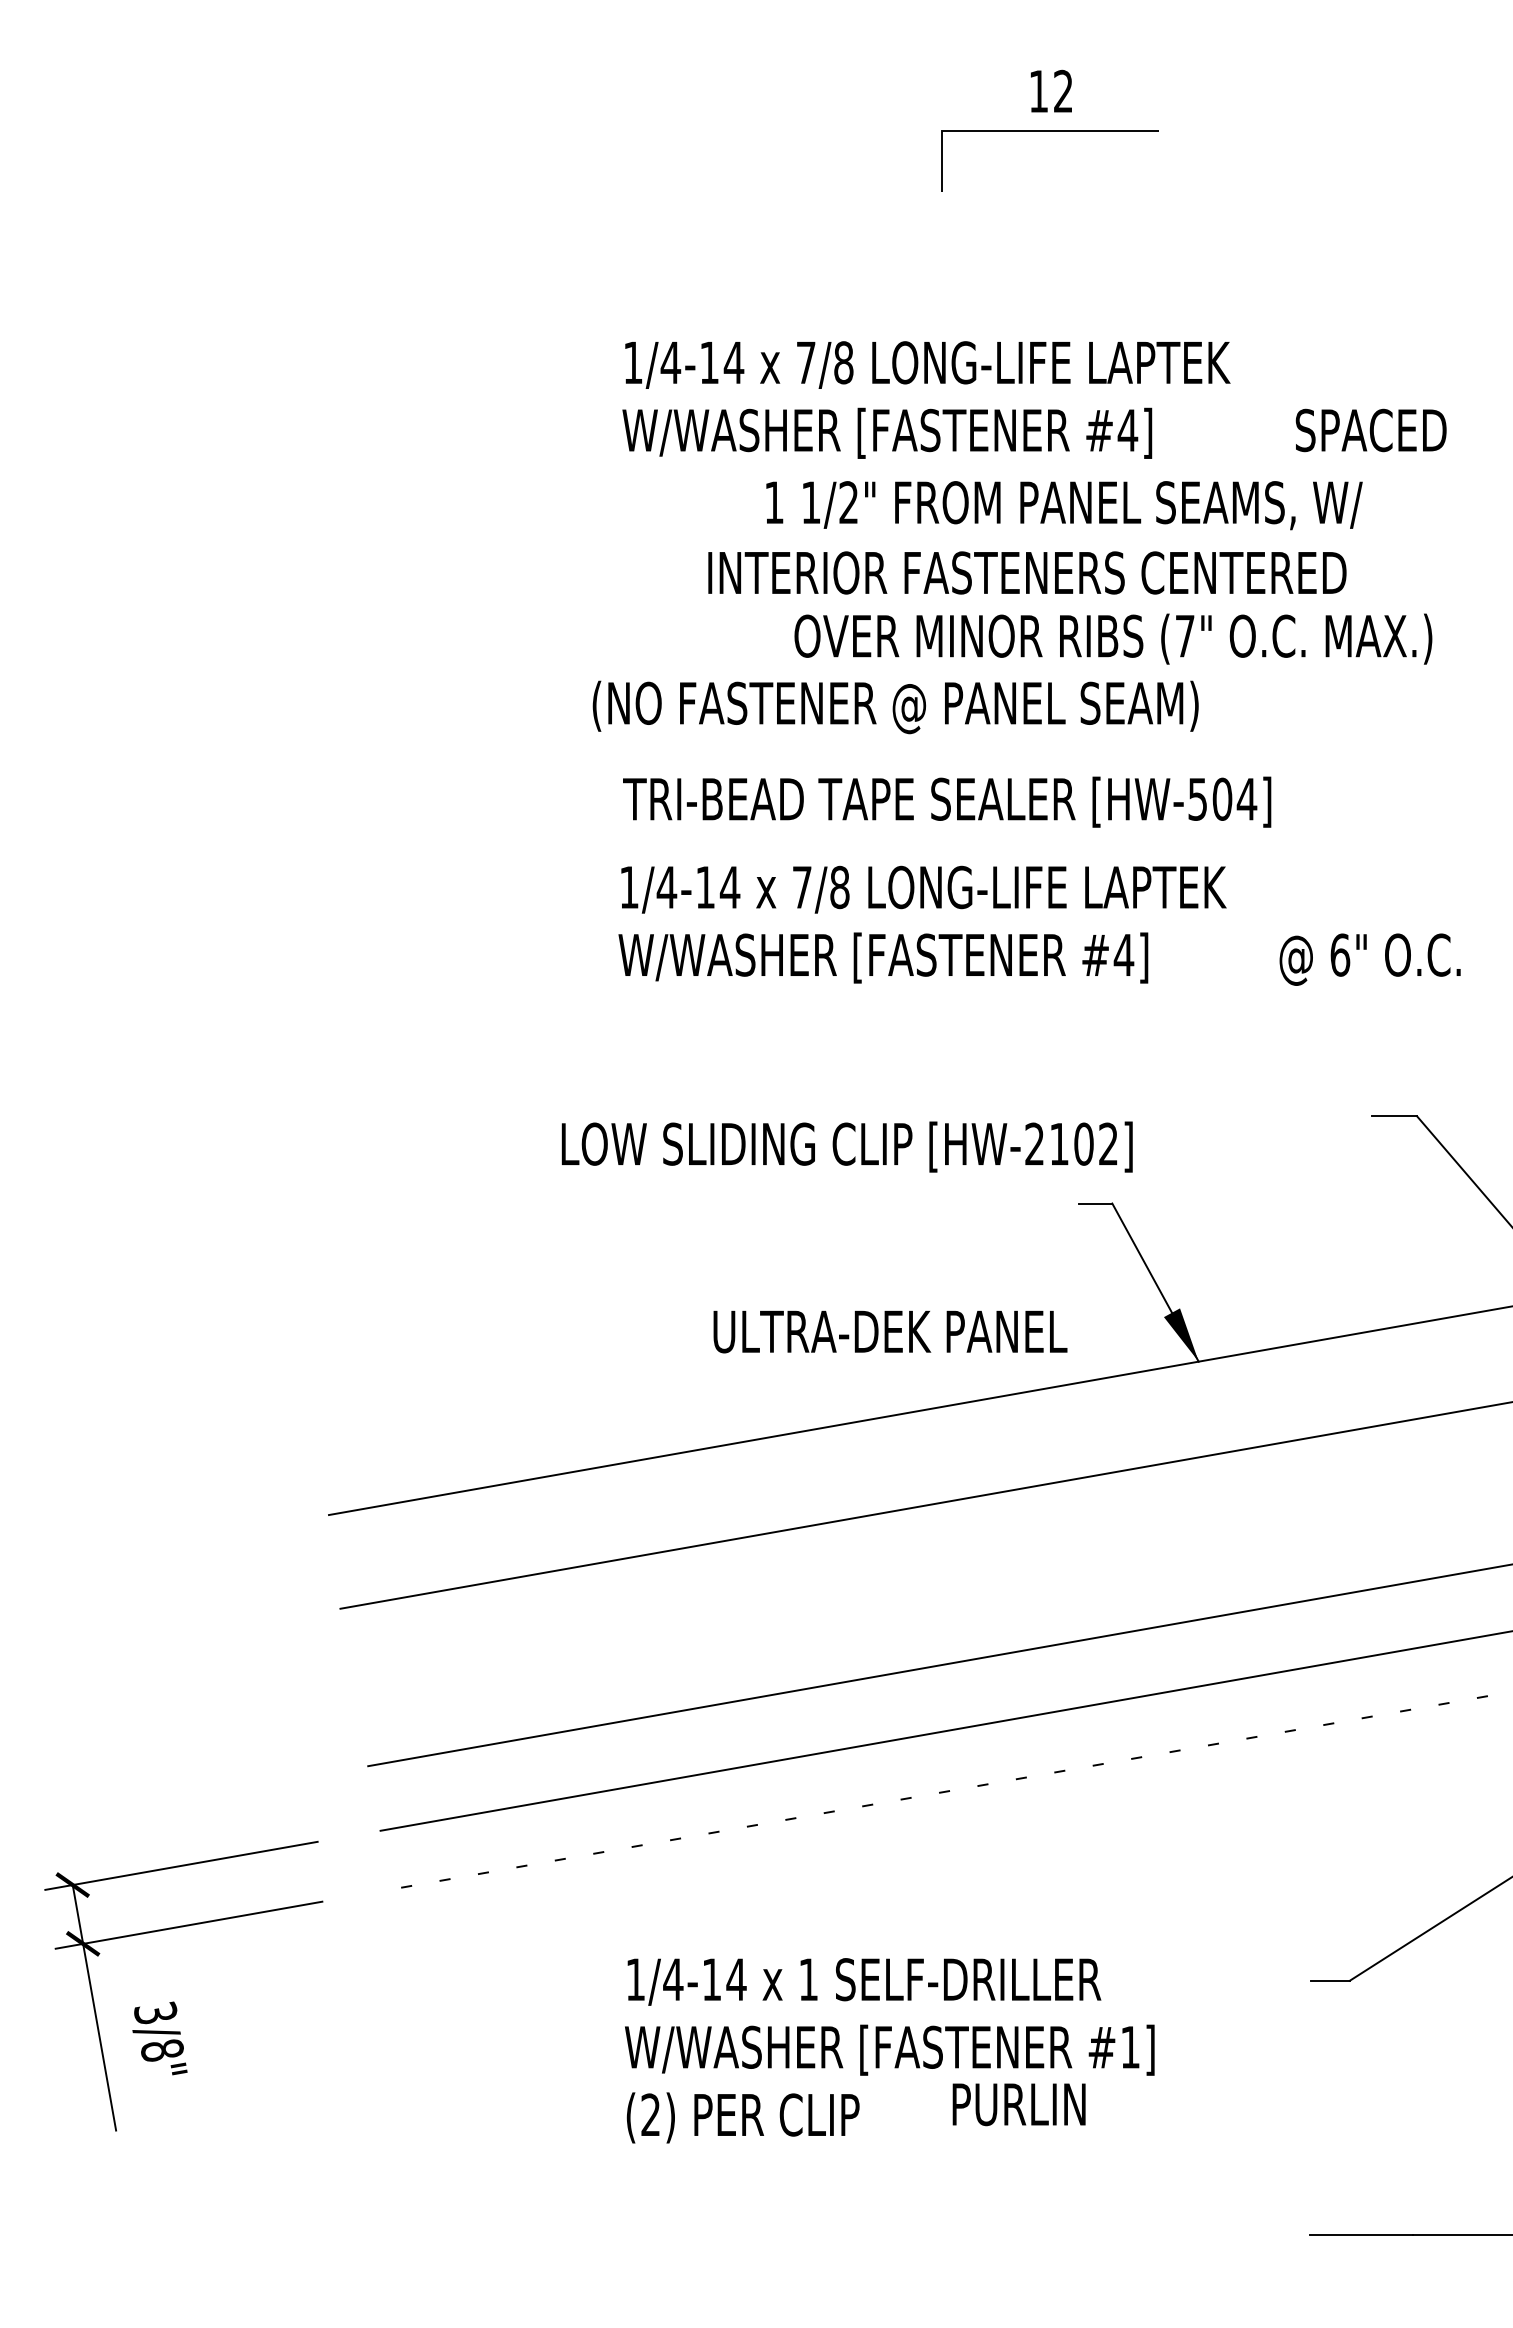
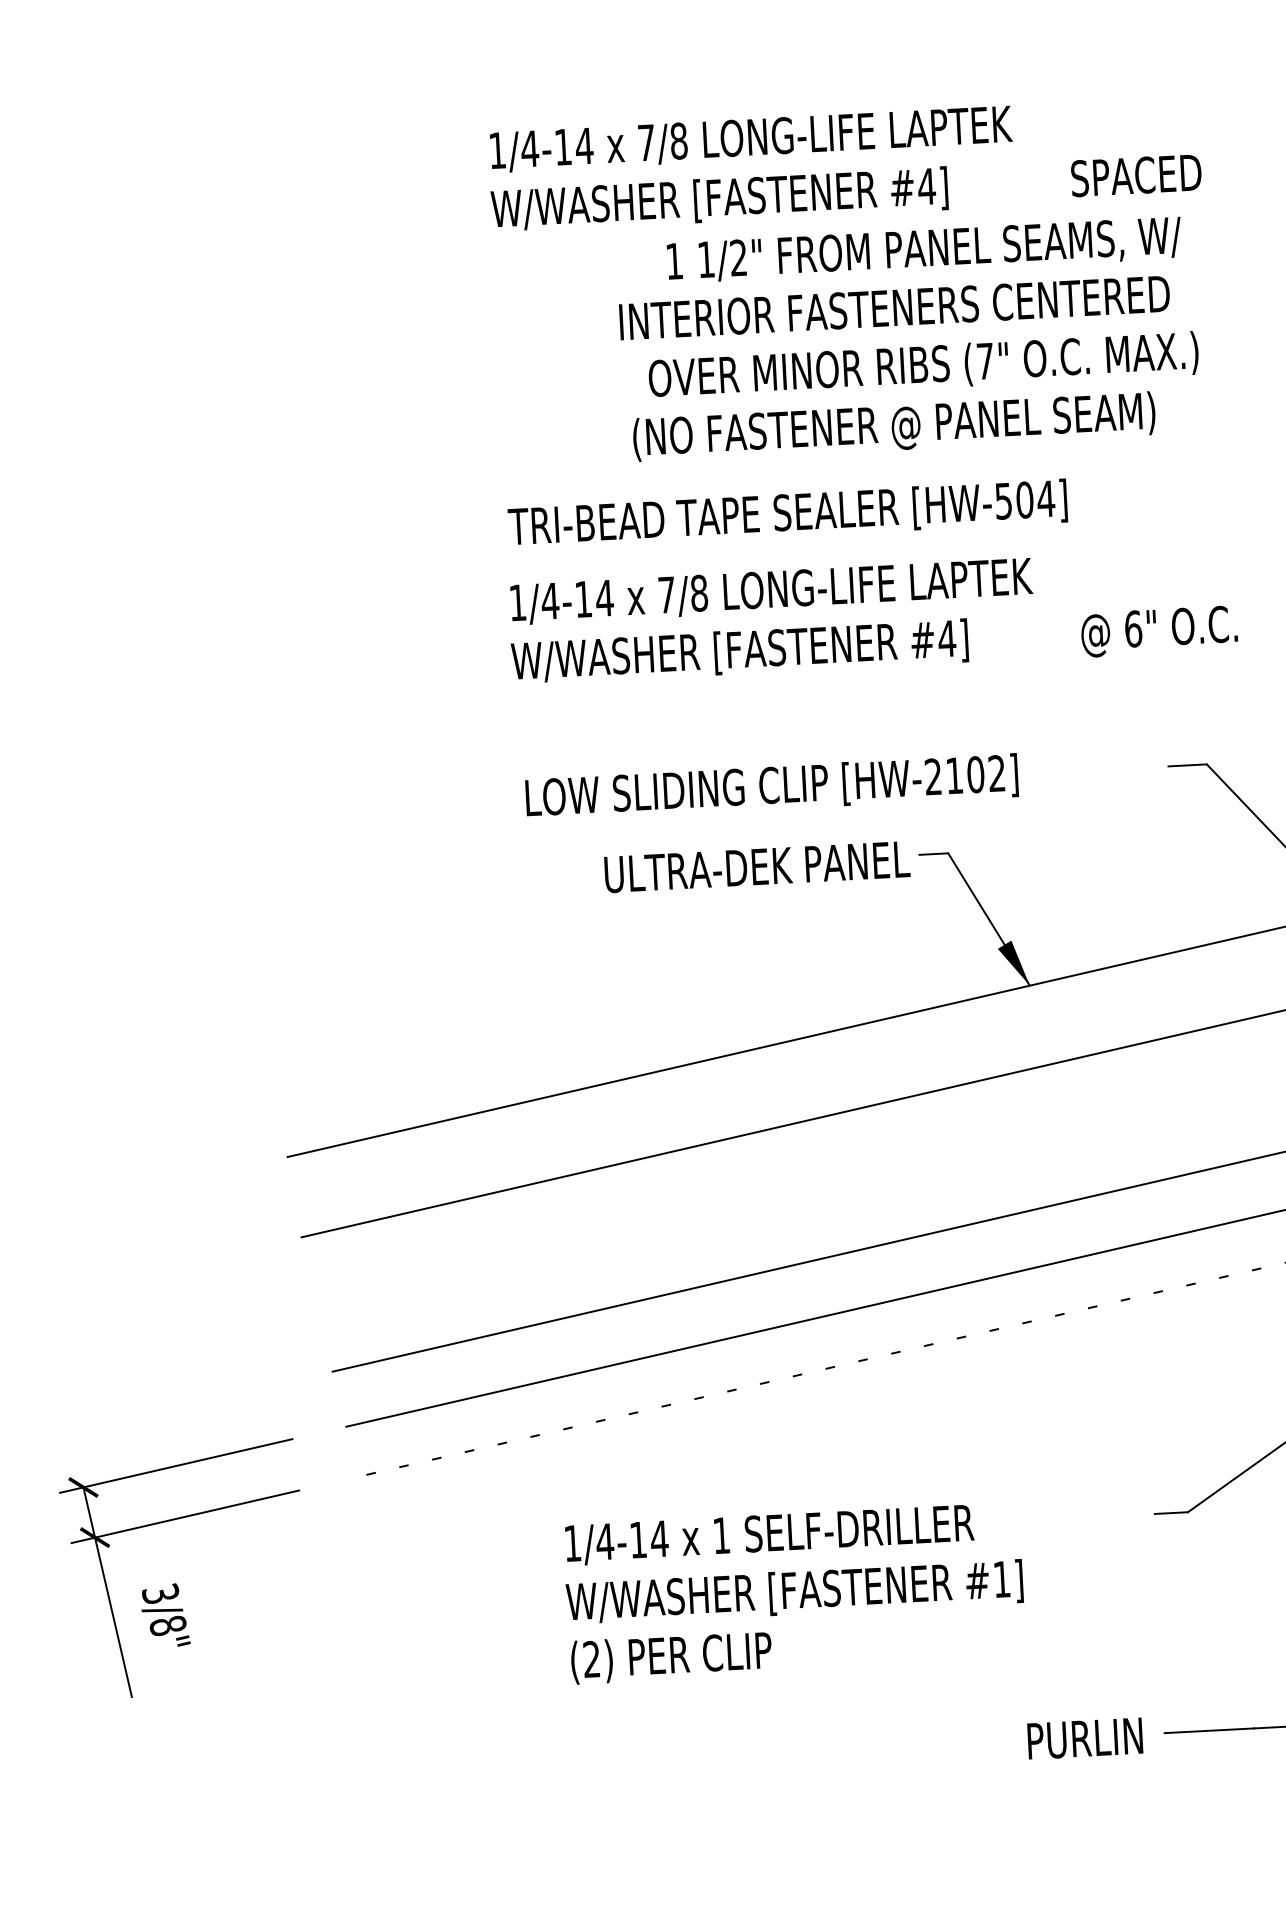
text: (1064, 505) -> (924, 250), moved
text: (1027, 572) -> (894, 307), moved
text: (895, 707) -> (894, 427), moved
text: (846, 1146) -> (771, 787), moved
text: (890, 1331) -> (757, 866), moved
text: (1018, 2104) -> (1084, 1738), moved

